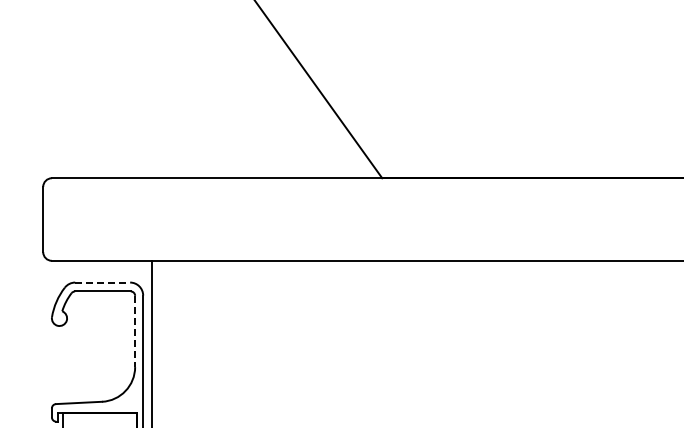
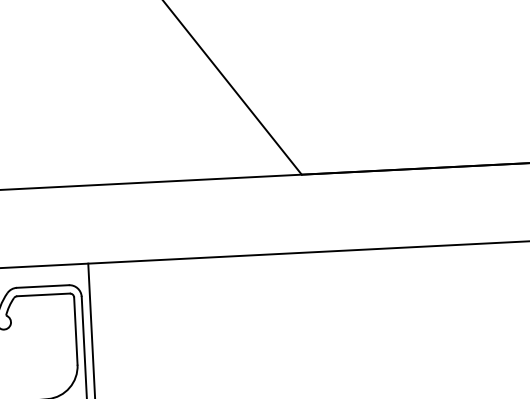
line: (103, 282) -> (43, 286), dashed -> solid
line: (135, 331) -> (76, 331), dashed -> solid

